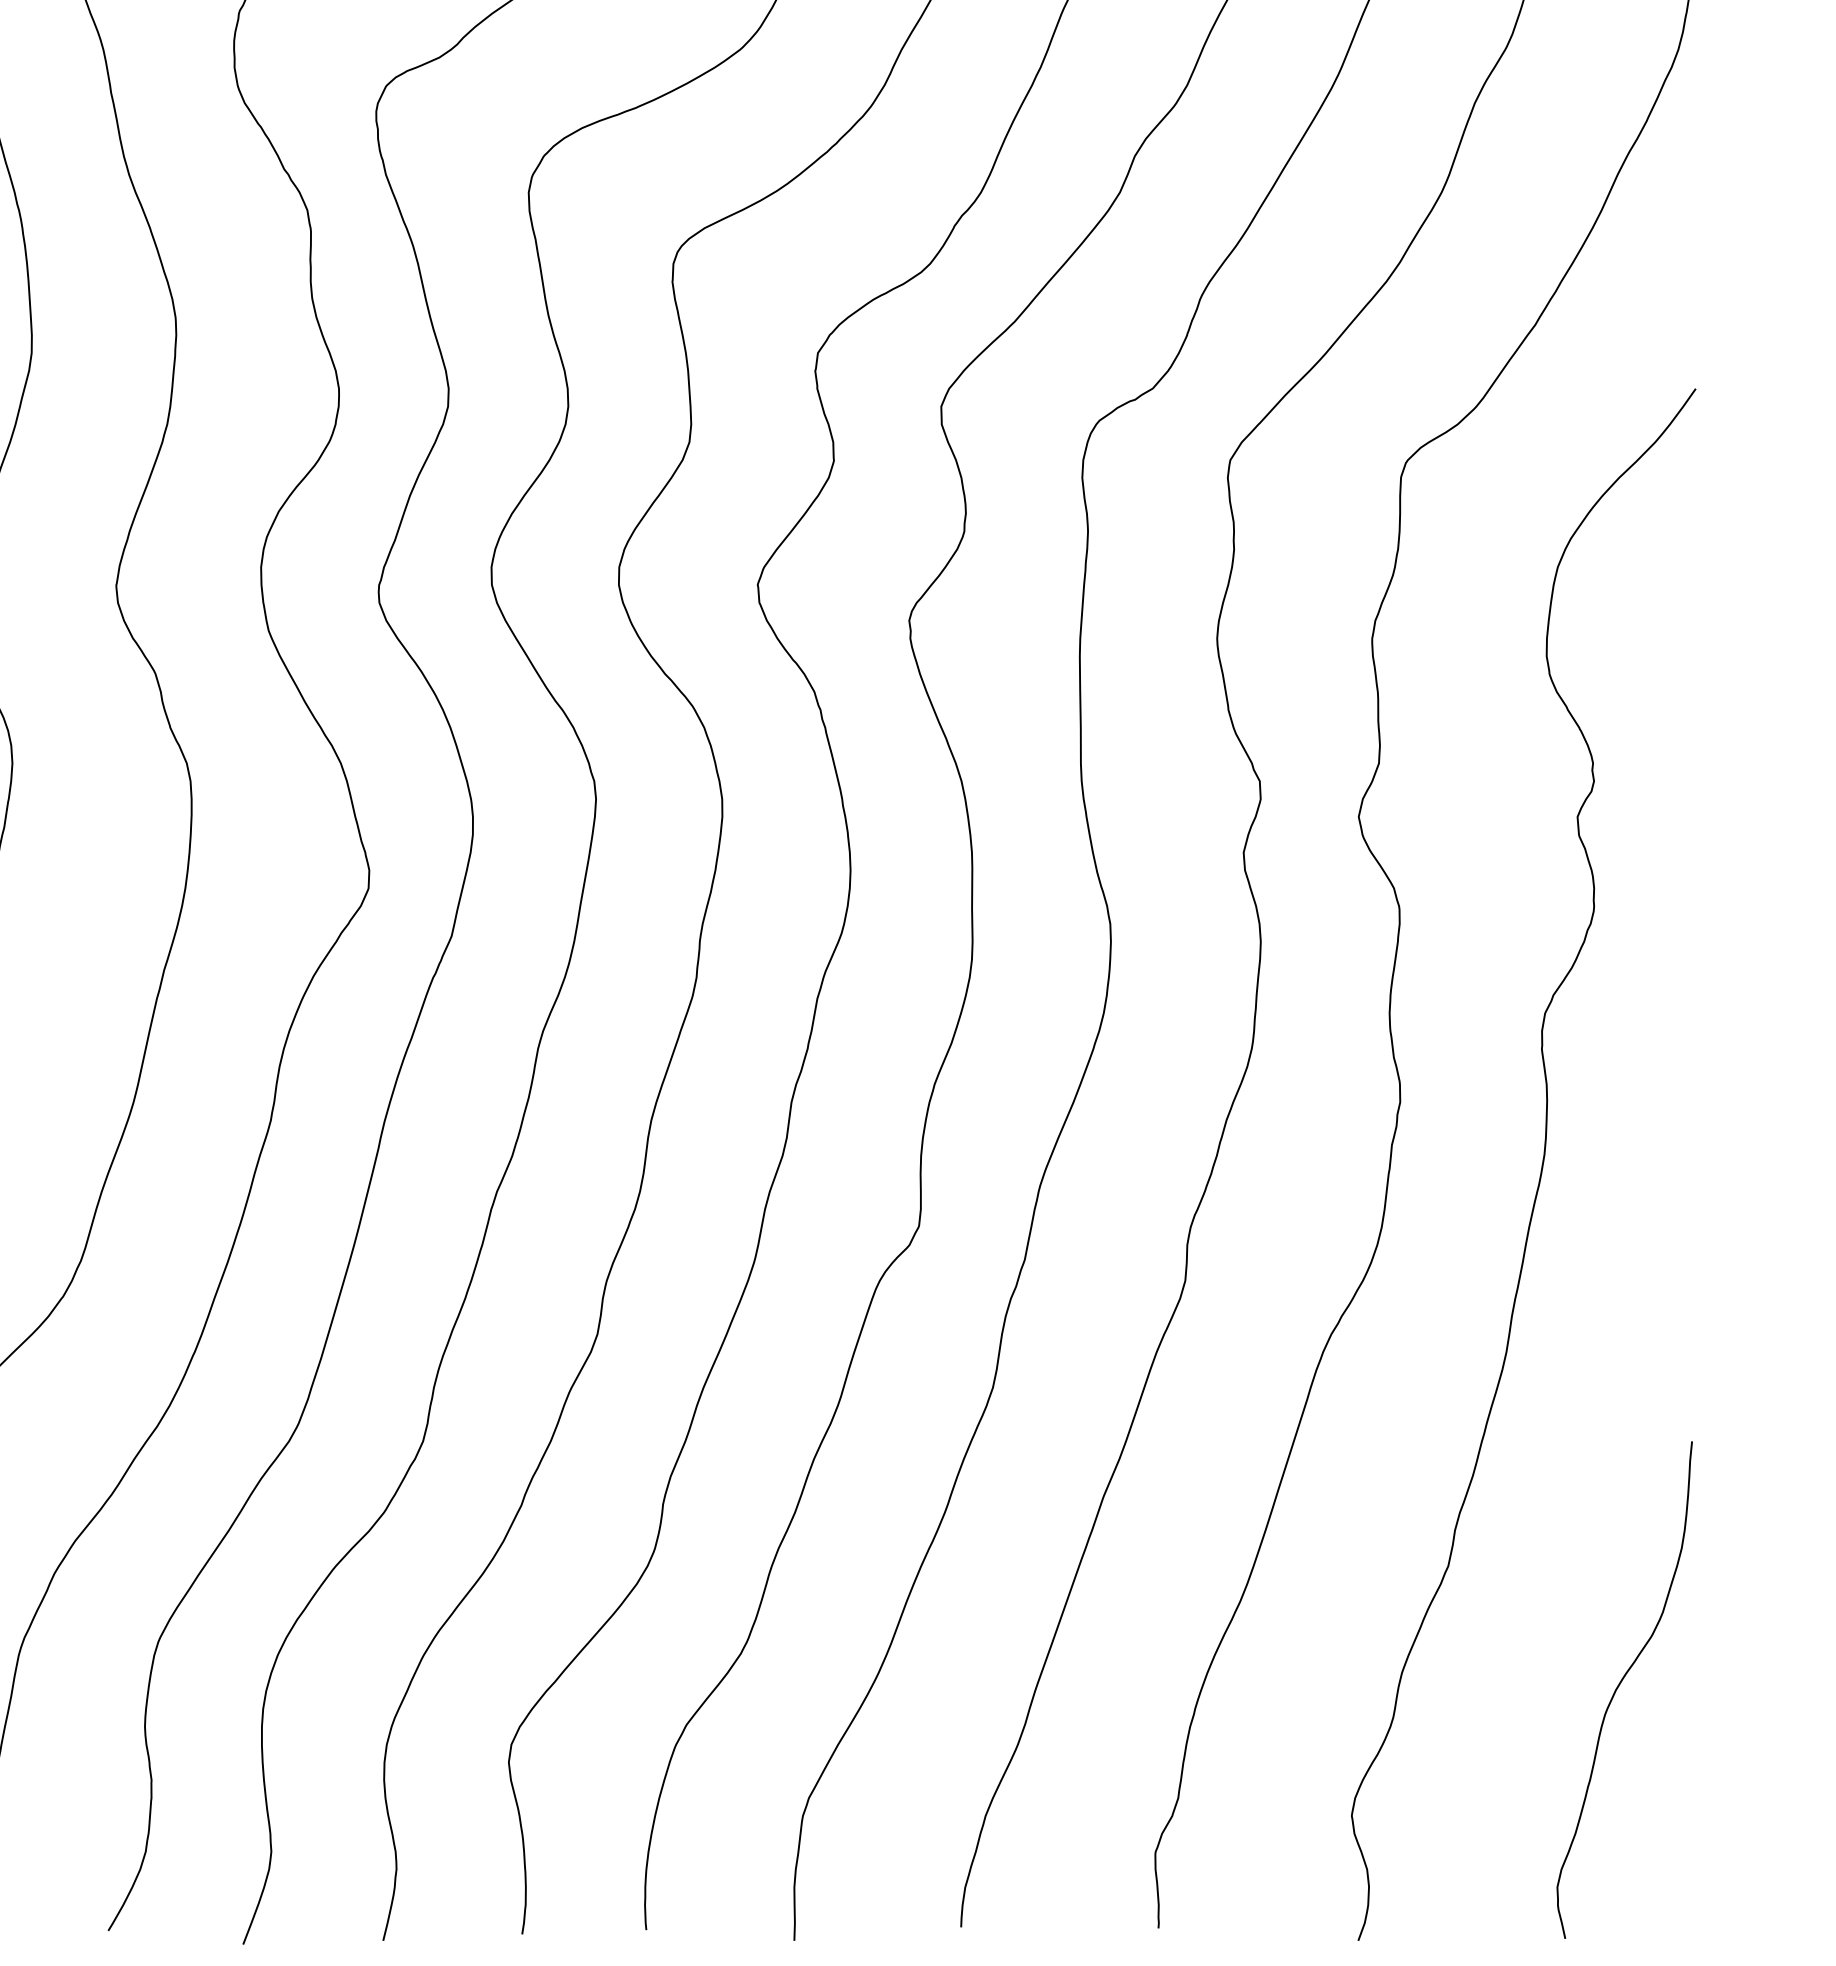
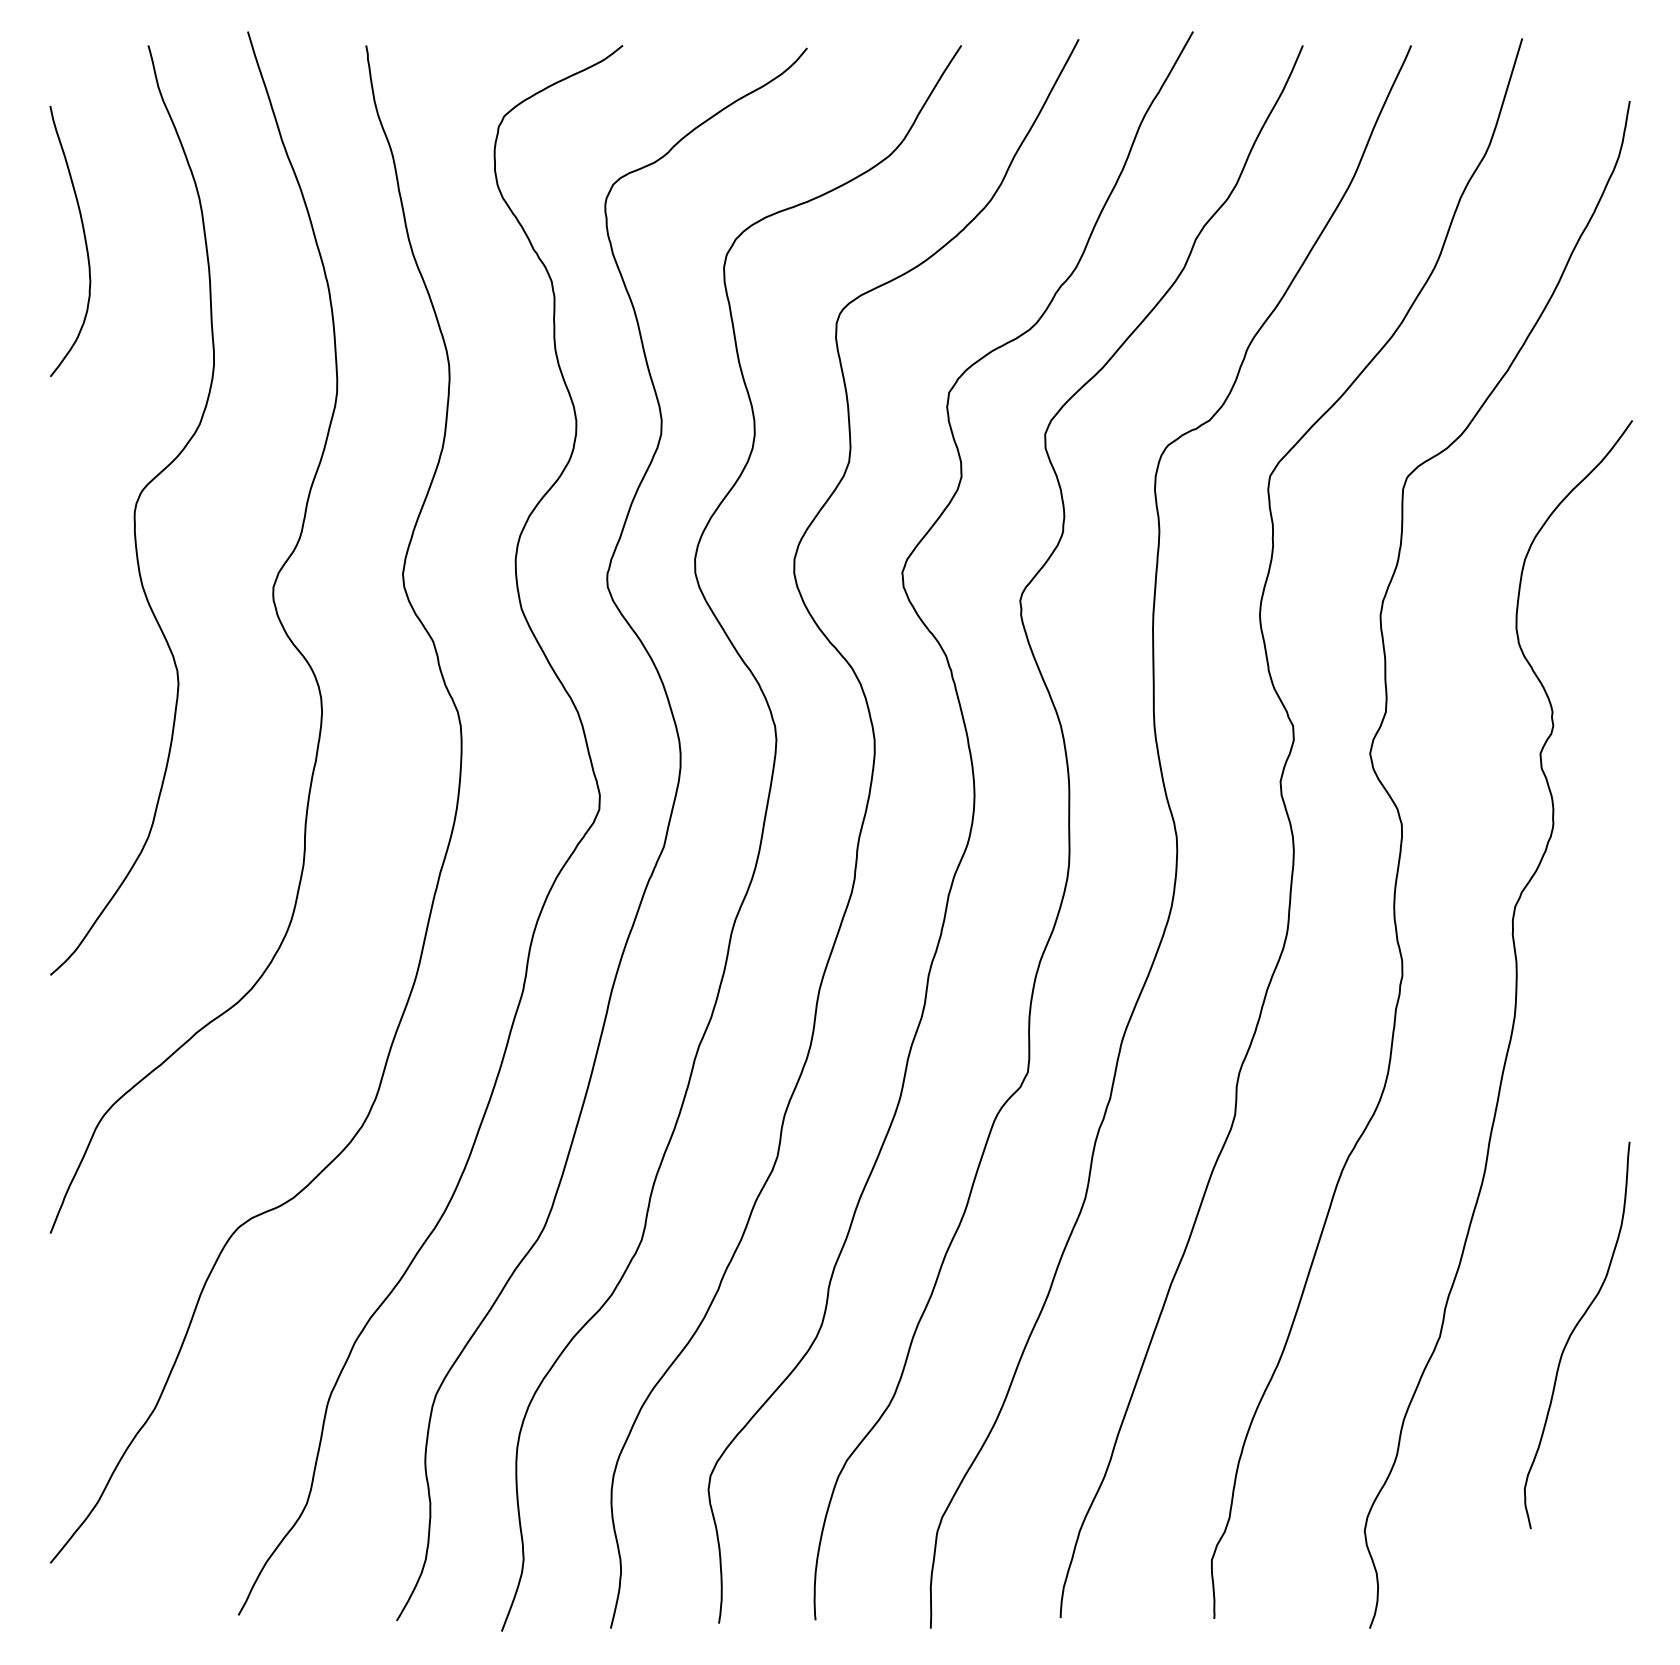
curve: (1618, 1688) -> (1572, 1334), moved

